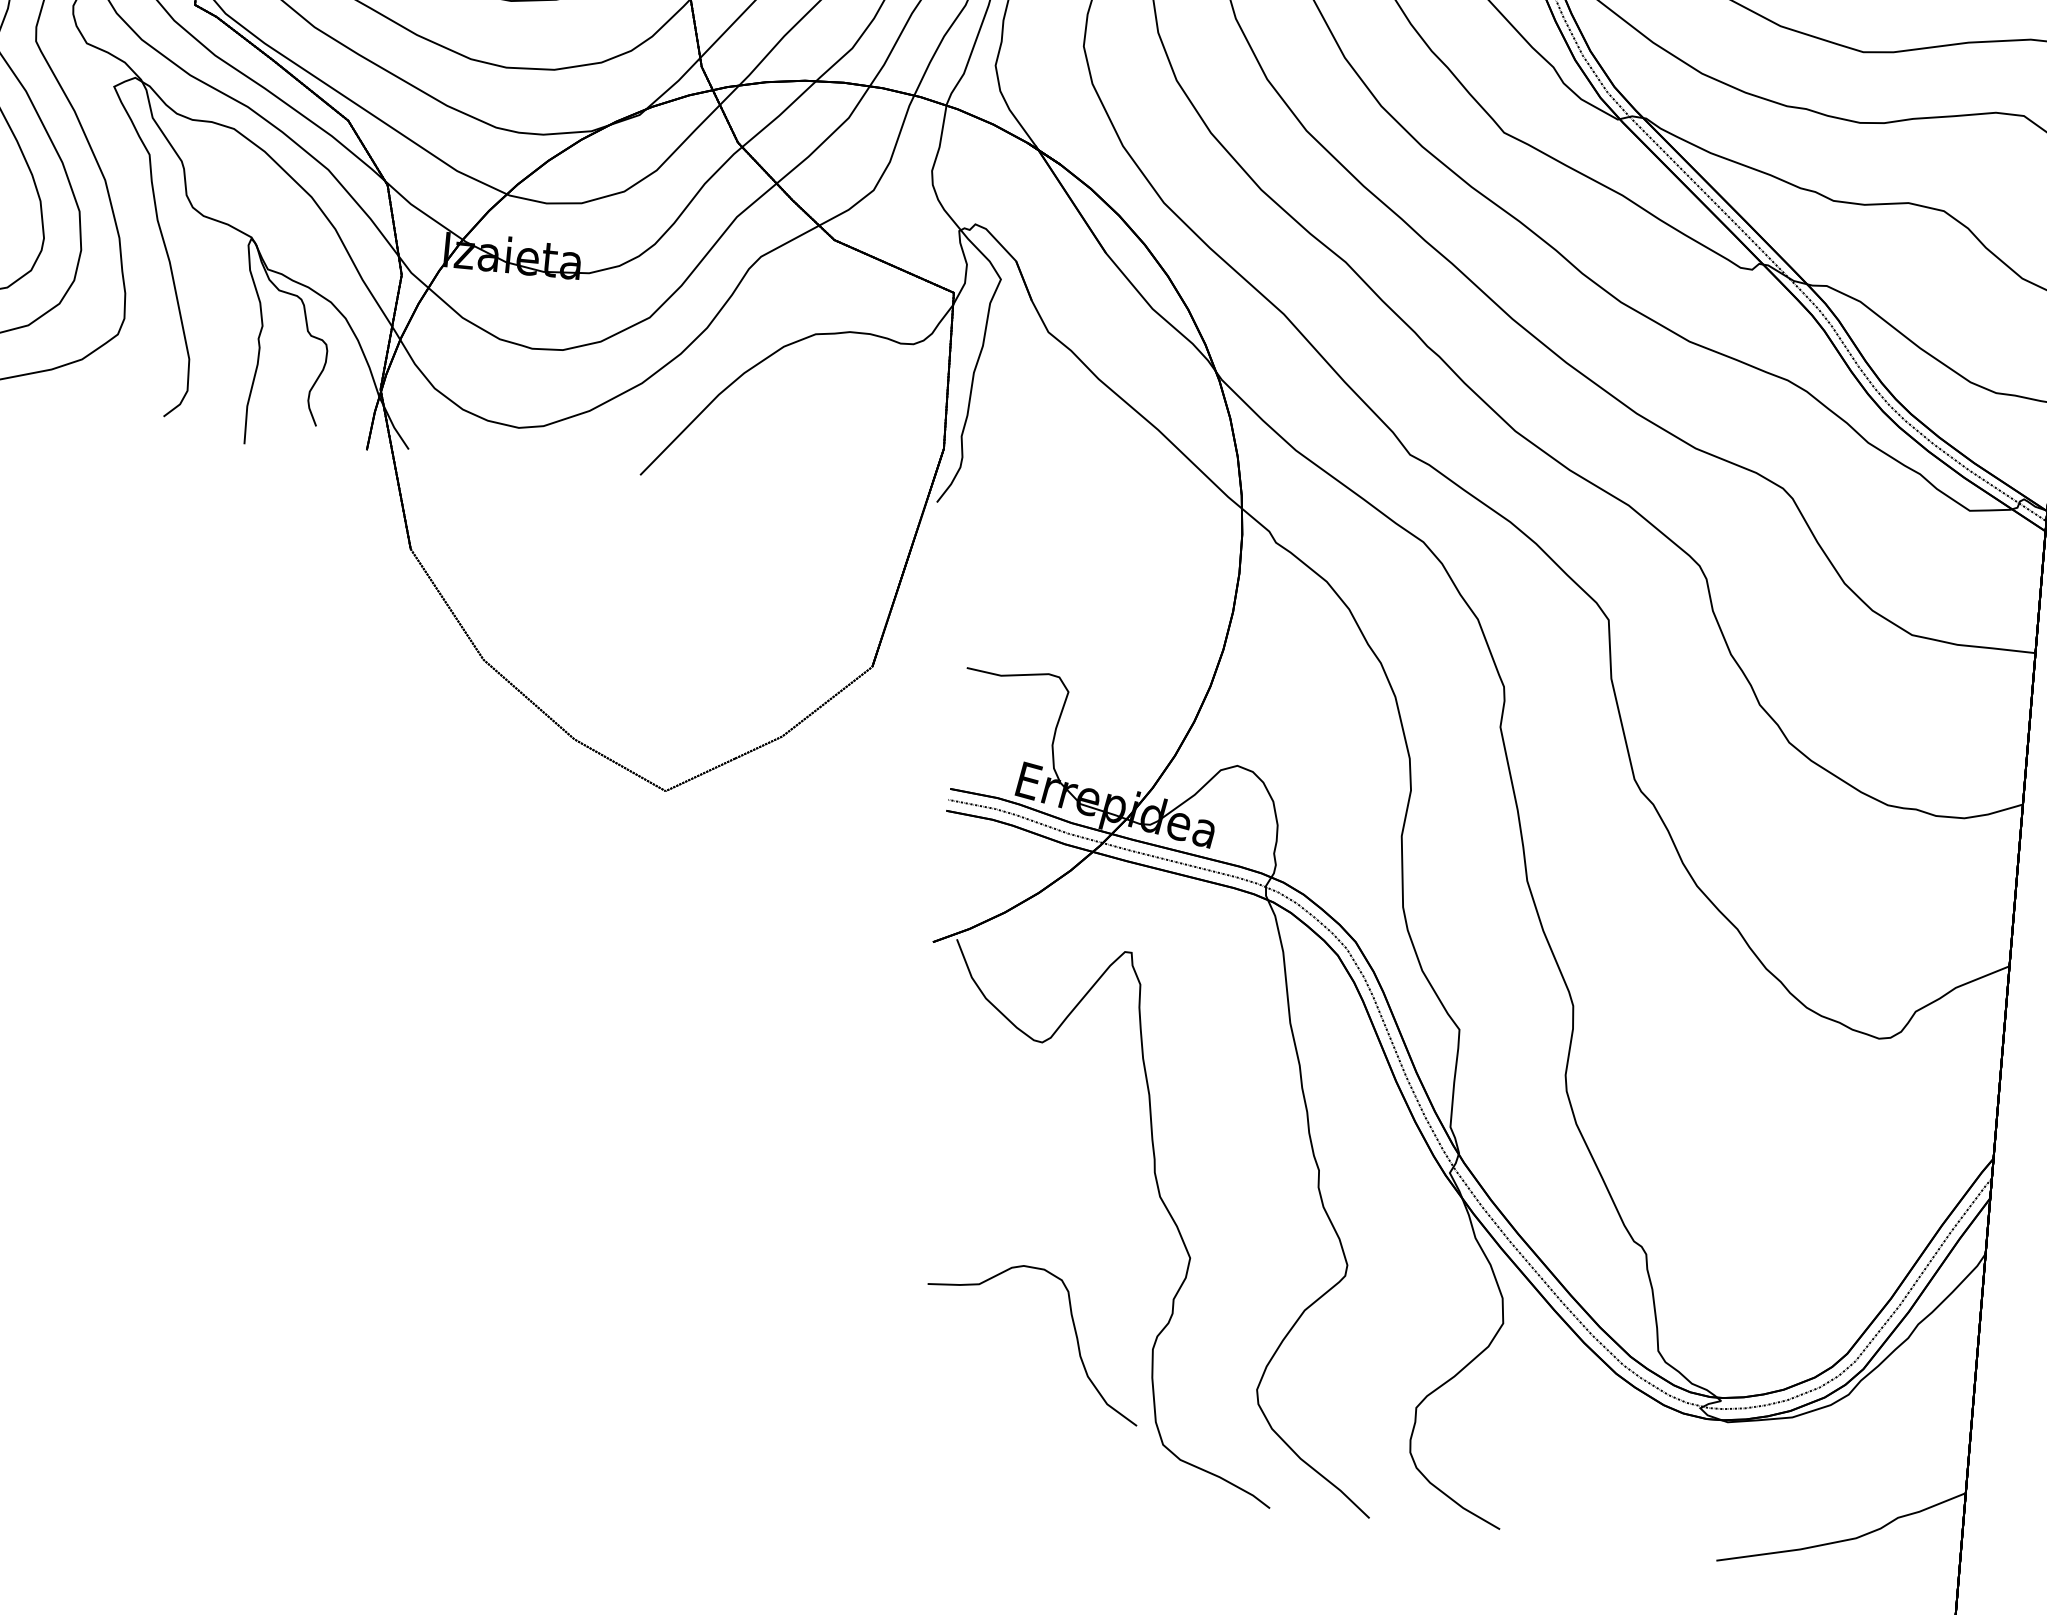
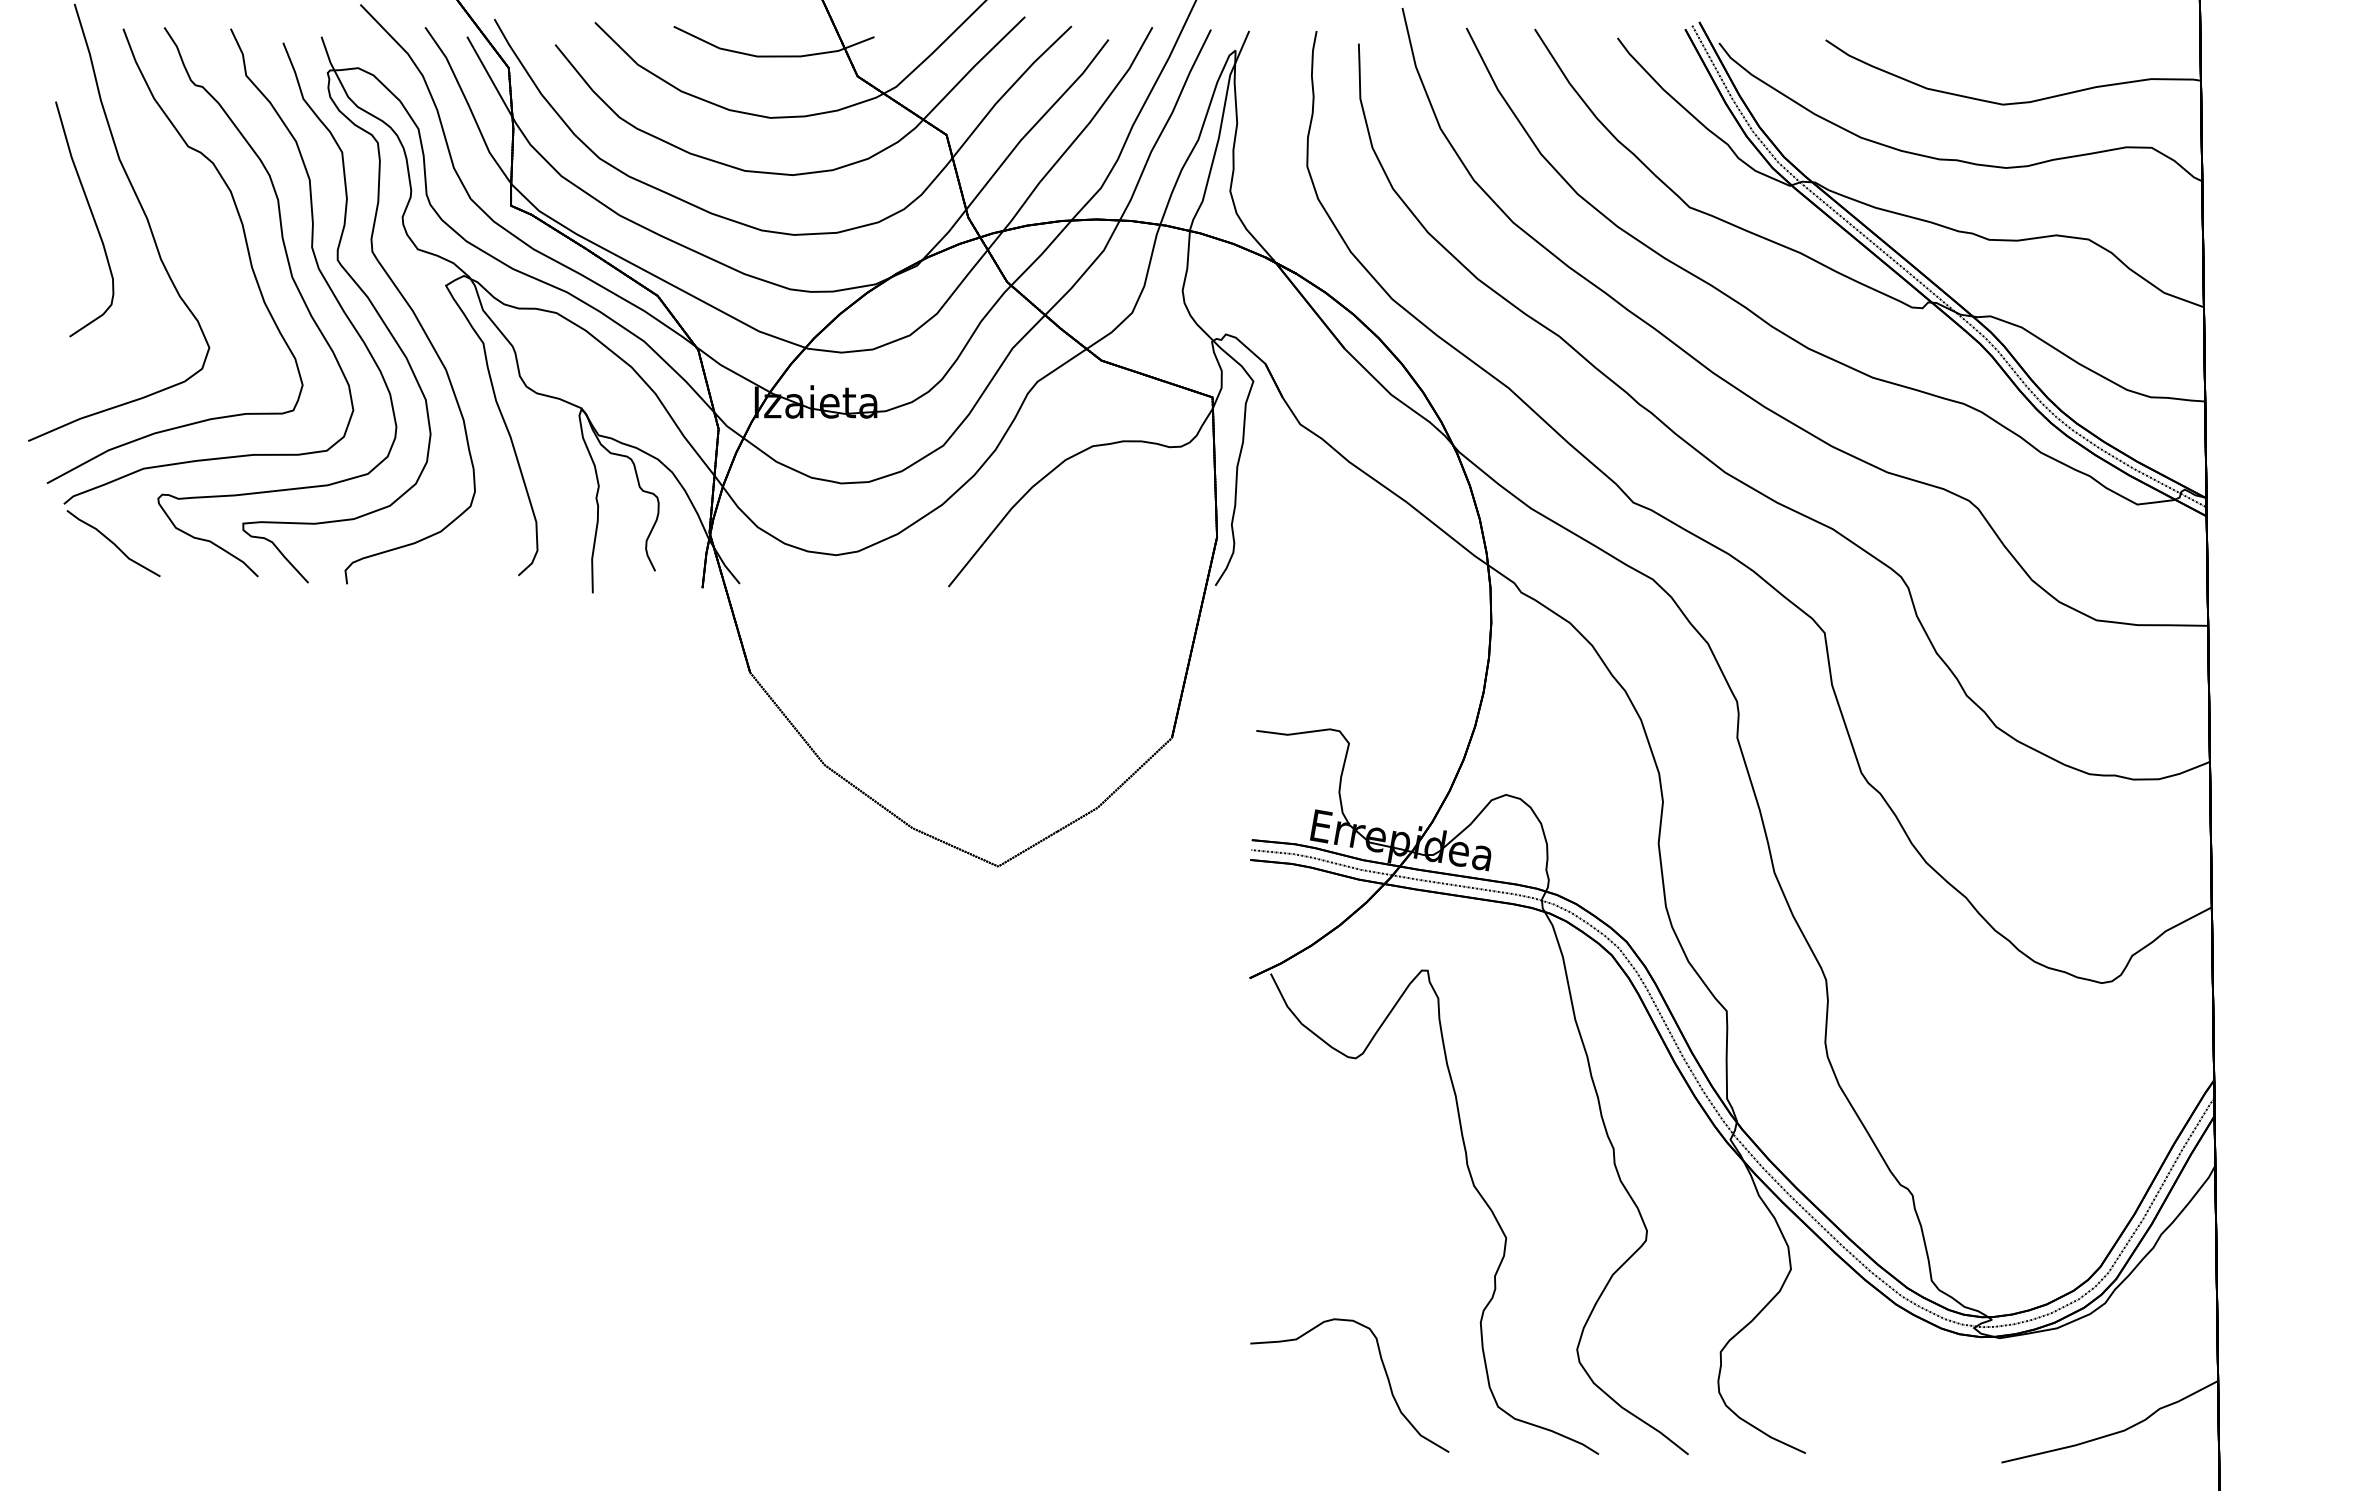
curve: (1074, 1332) -> (1385, 1374), moved

